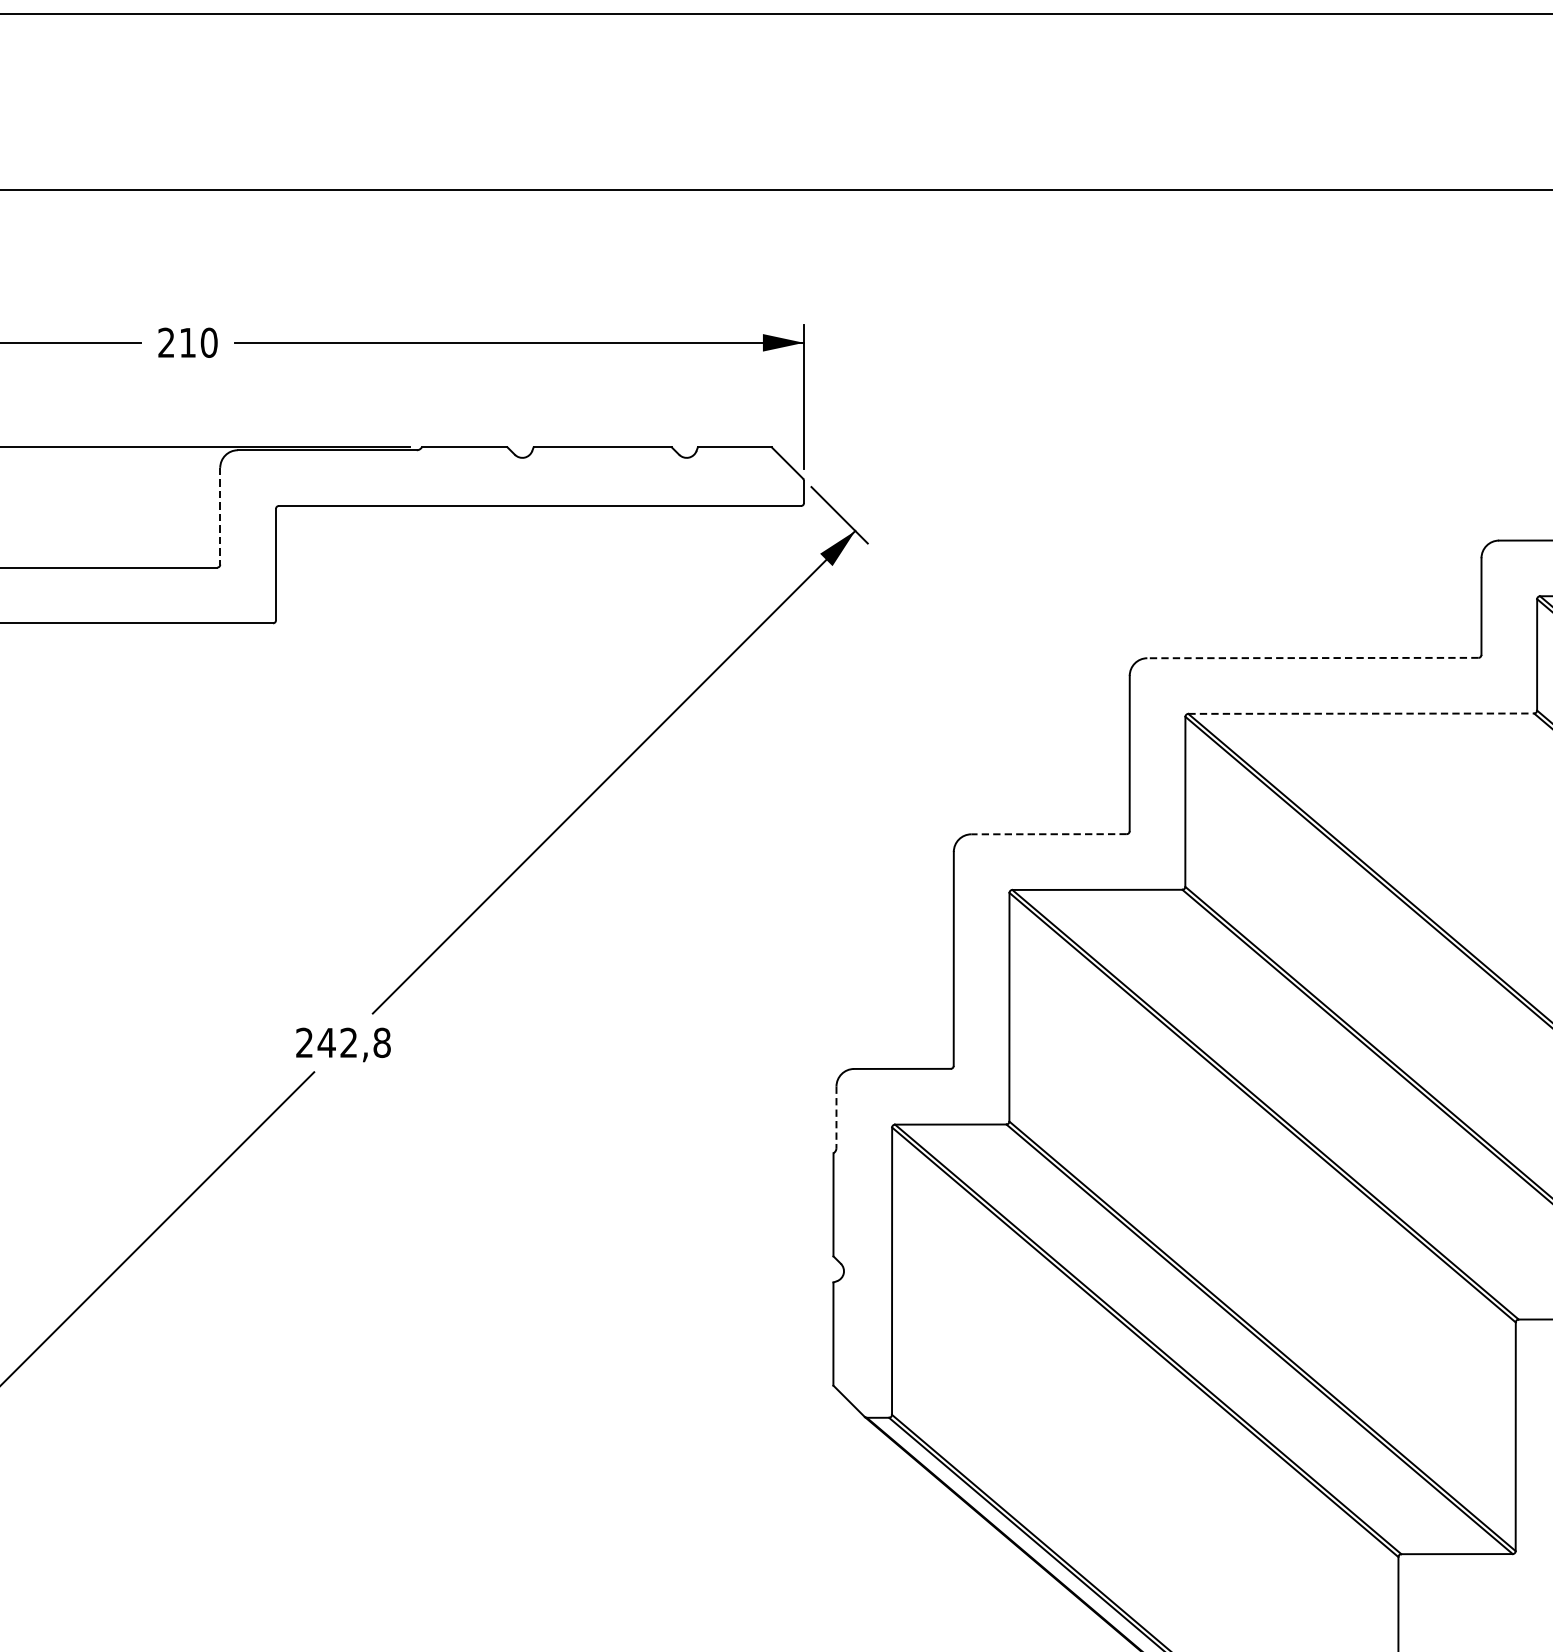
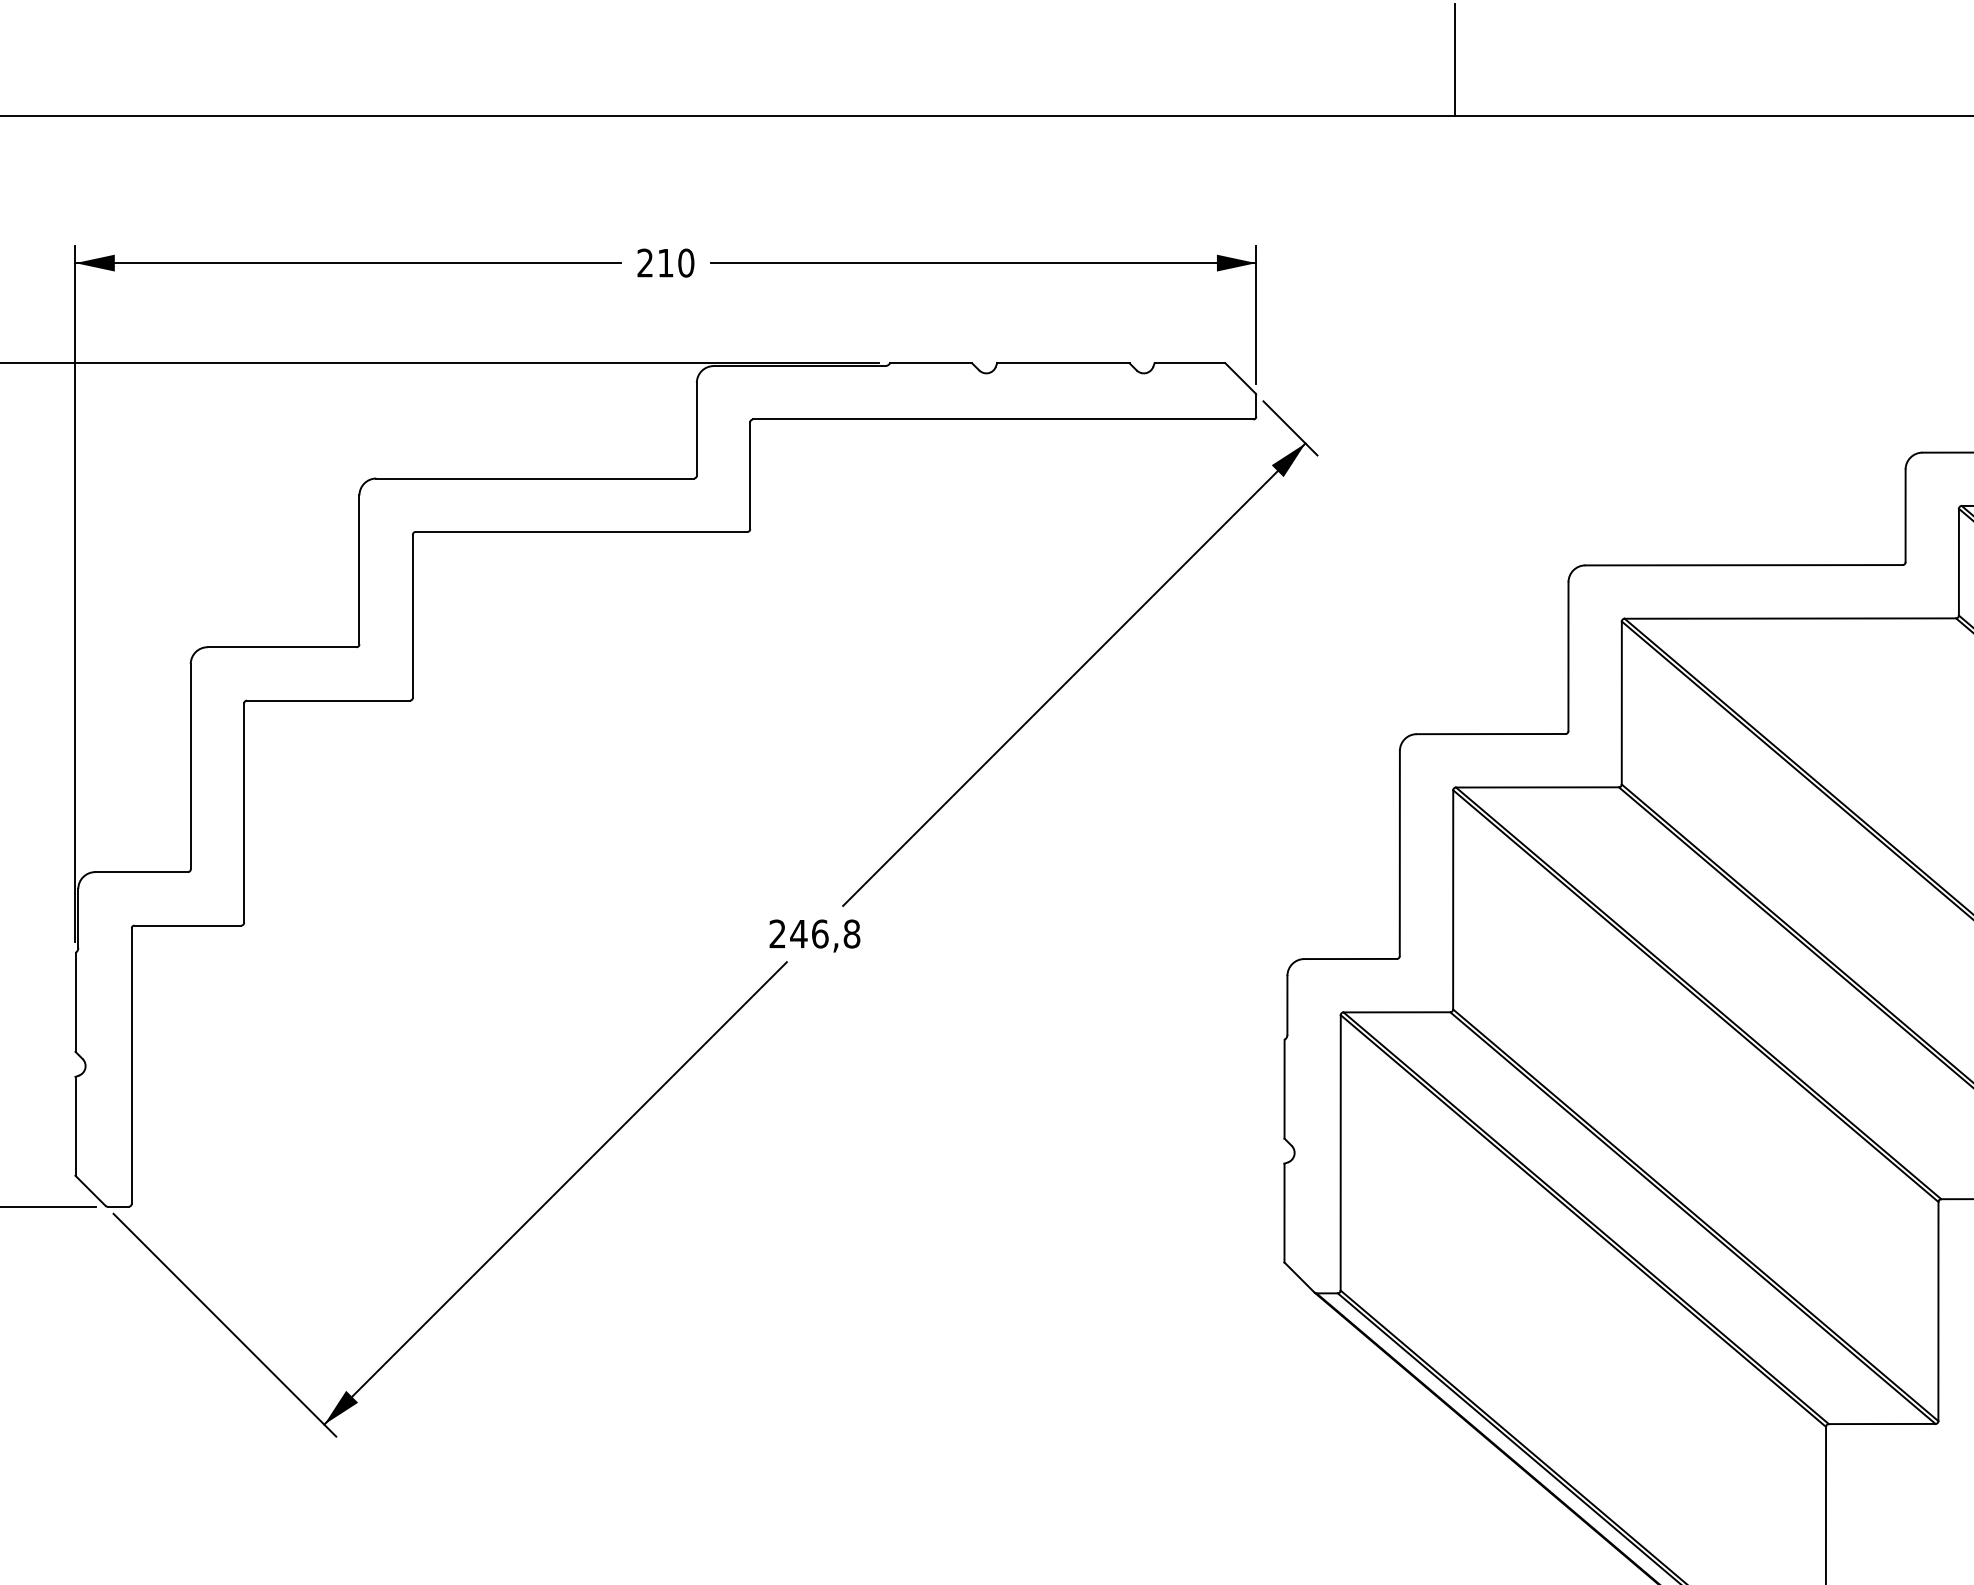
line: (1010, 130) -> (1454, 59), added
line: (219, 516) -> (696, 429), dashed -> solid
line: (1313, 658) -> (1744, 565), dashed -> solid
line: (1361, 713) -> (1790, 618), dashed -> solid
line: (1048, 834) -> (1490, 734), dashed -> solid
text: (349, 1042) -> (820, 933), 242,8 -> 246,8
line: (836, 1117) -> (1287, 1005), dashed -> solid

